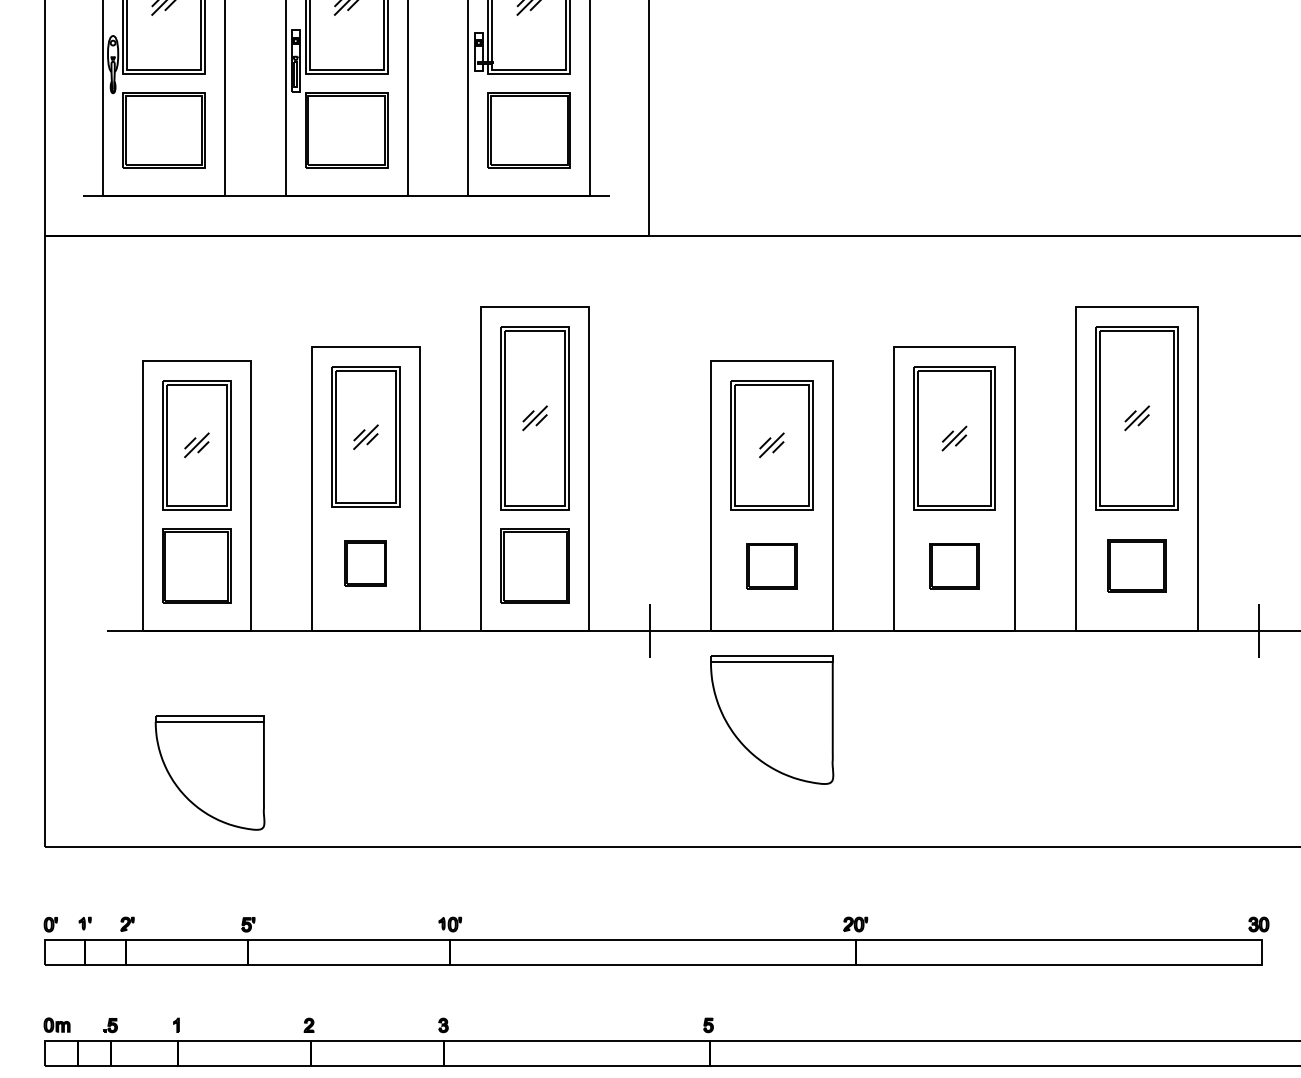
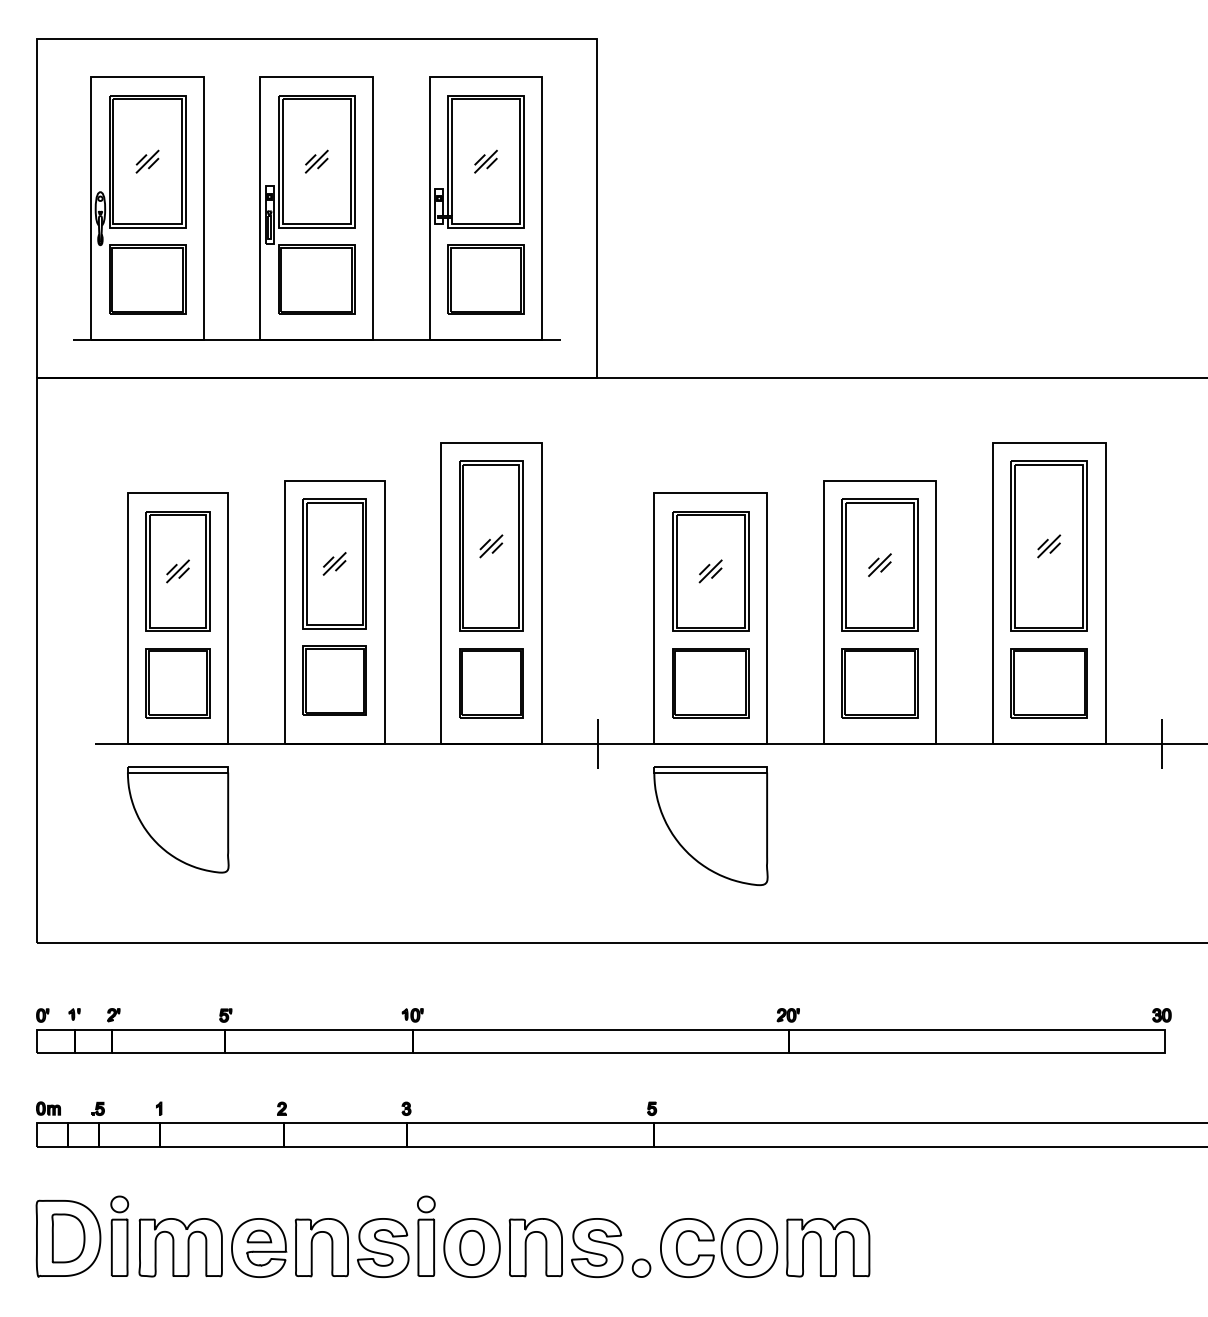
part: (365, 563) -> (334, 680), size x1.67
part: (771, 566) -> (710, 683), size x1.67
part: (954, 566) -> (879, 683), size x1.67
part: (1136, 566) -> (1048, 683), size x1.43
part: (210, 772) -> (178, 819), moved

